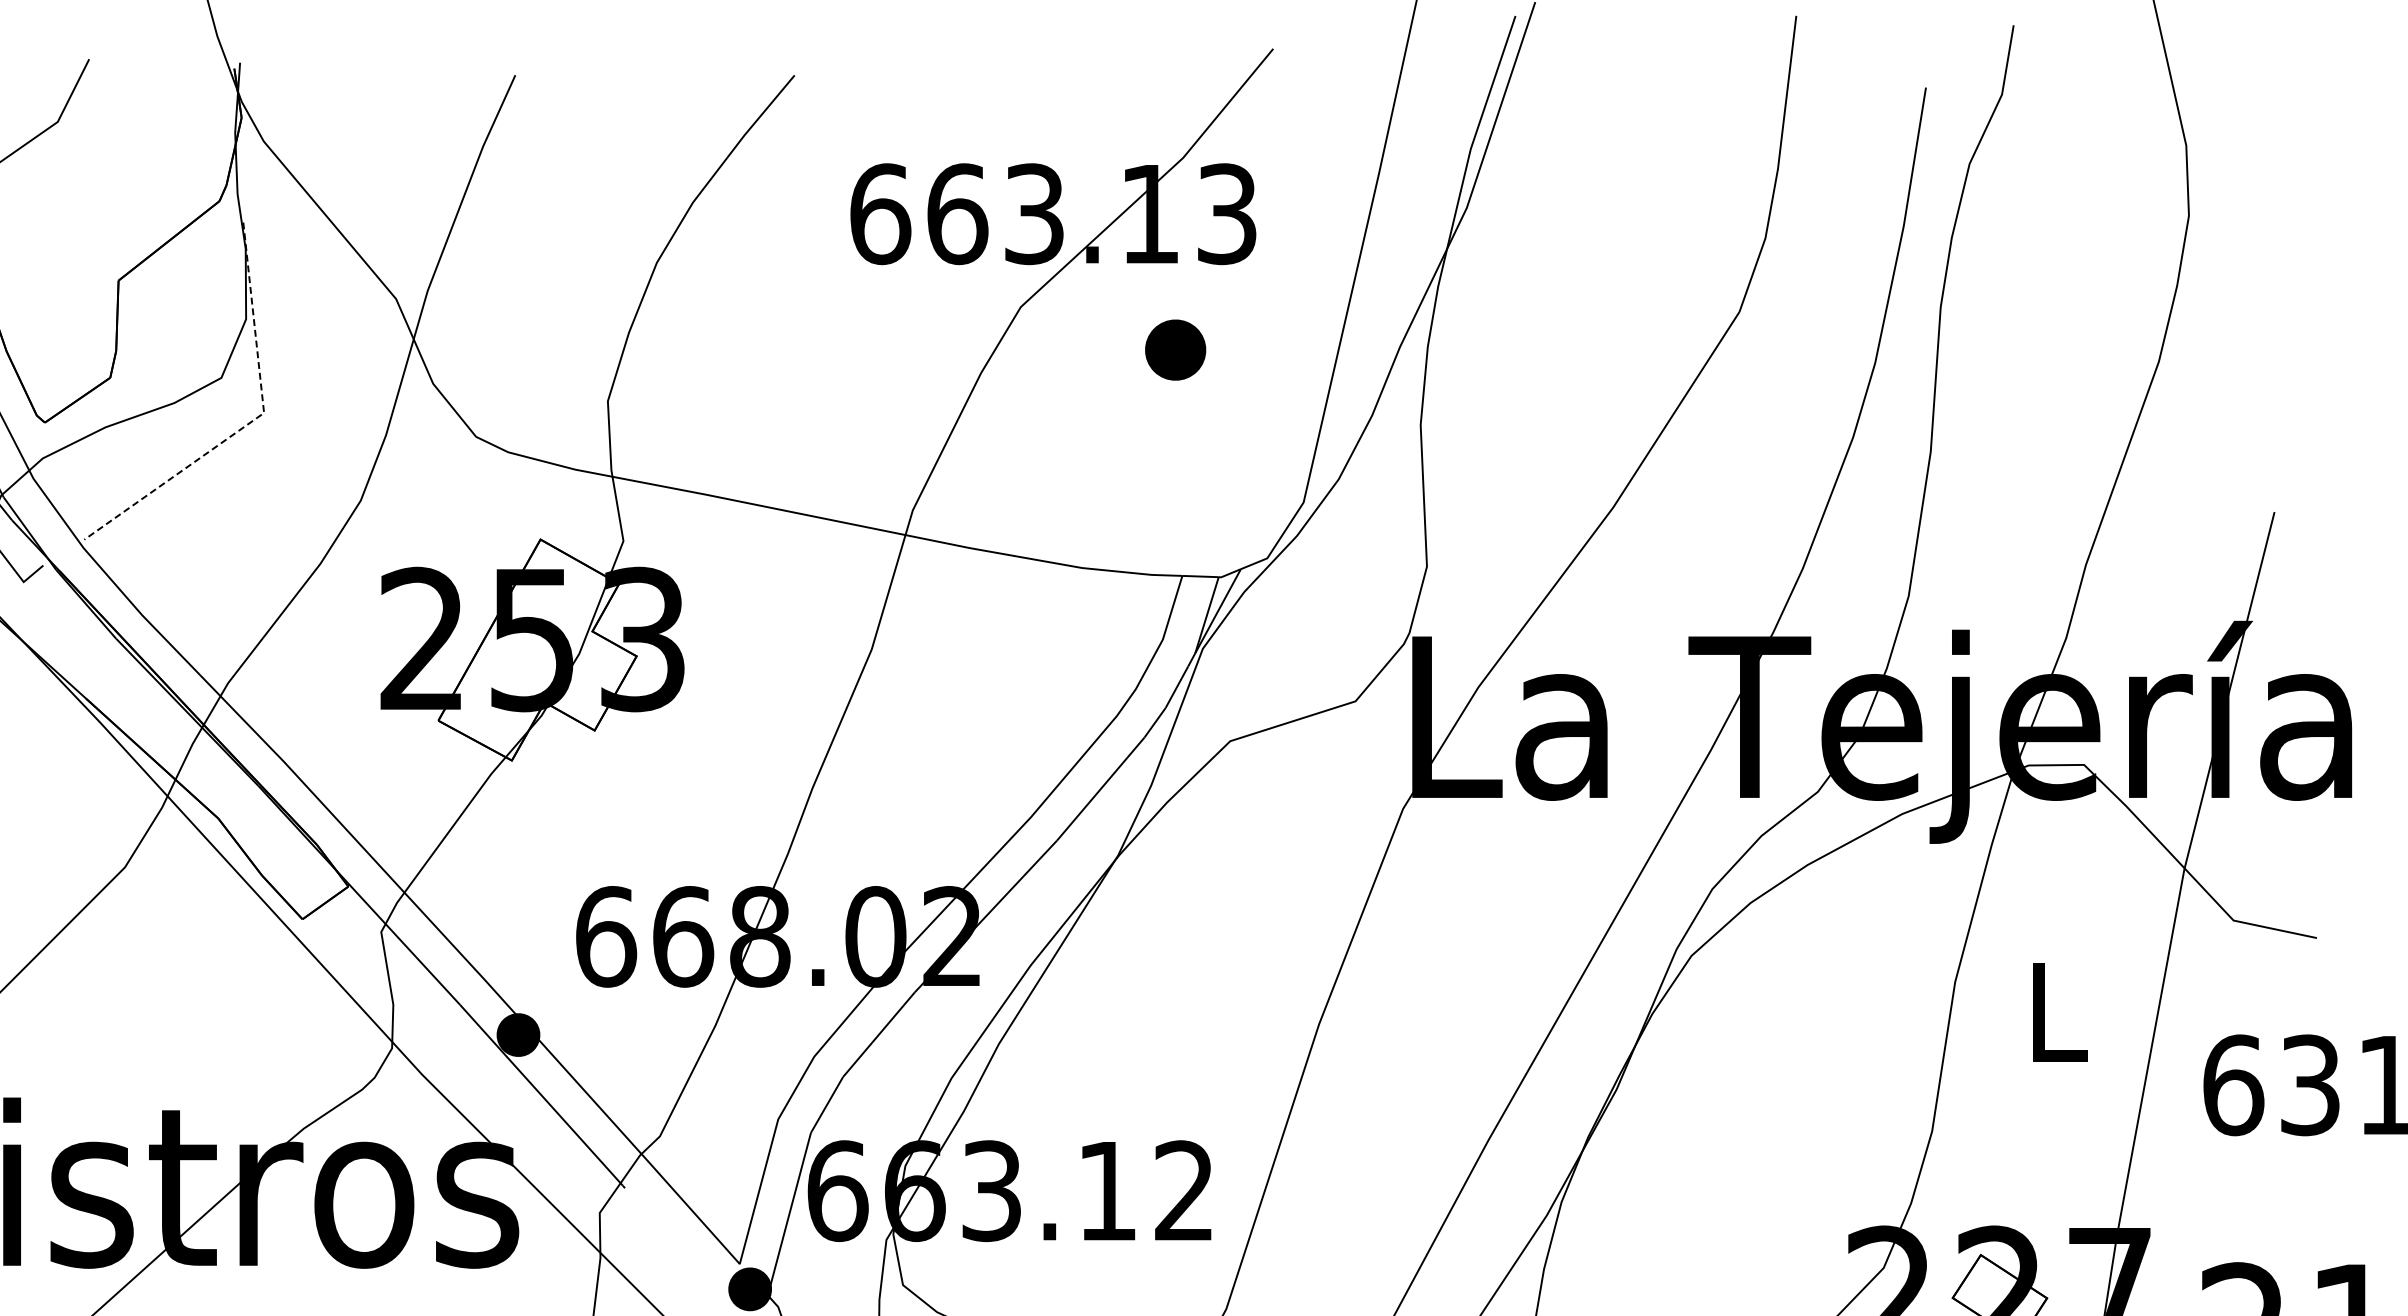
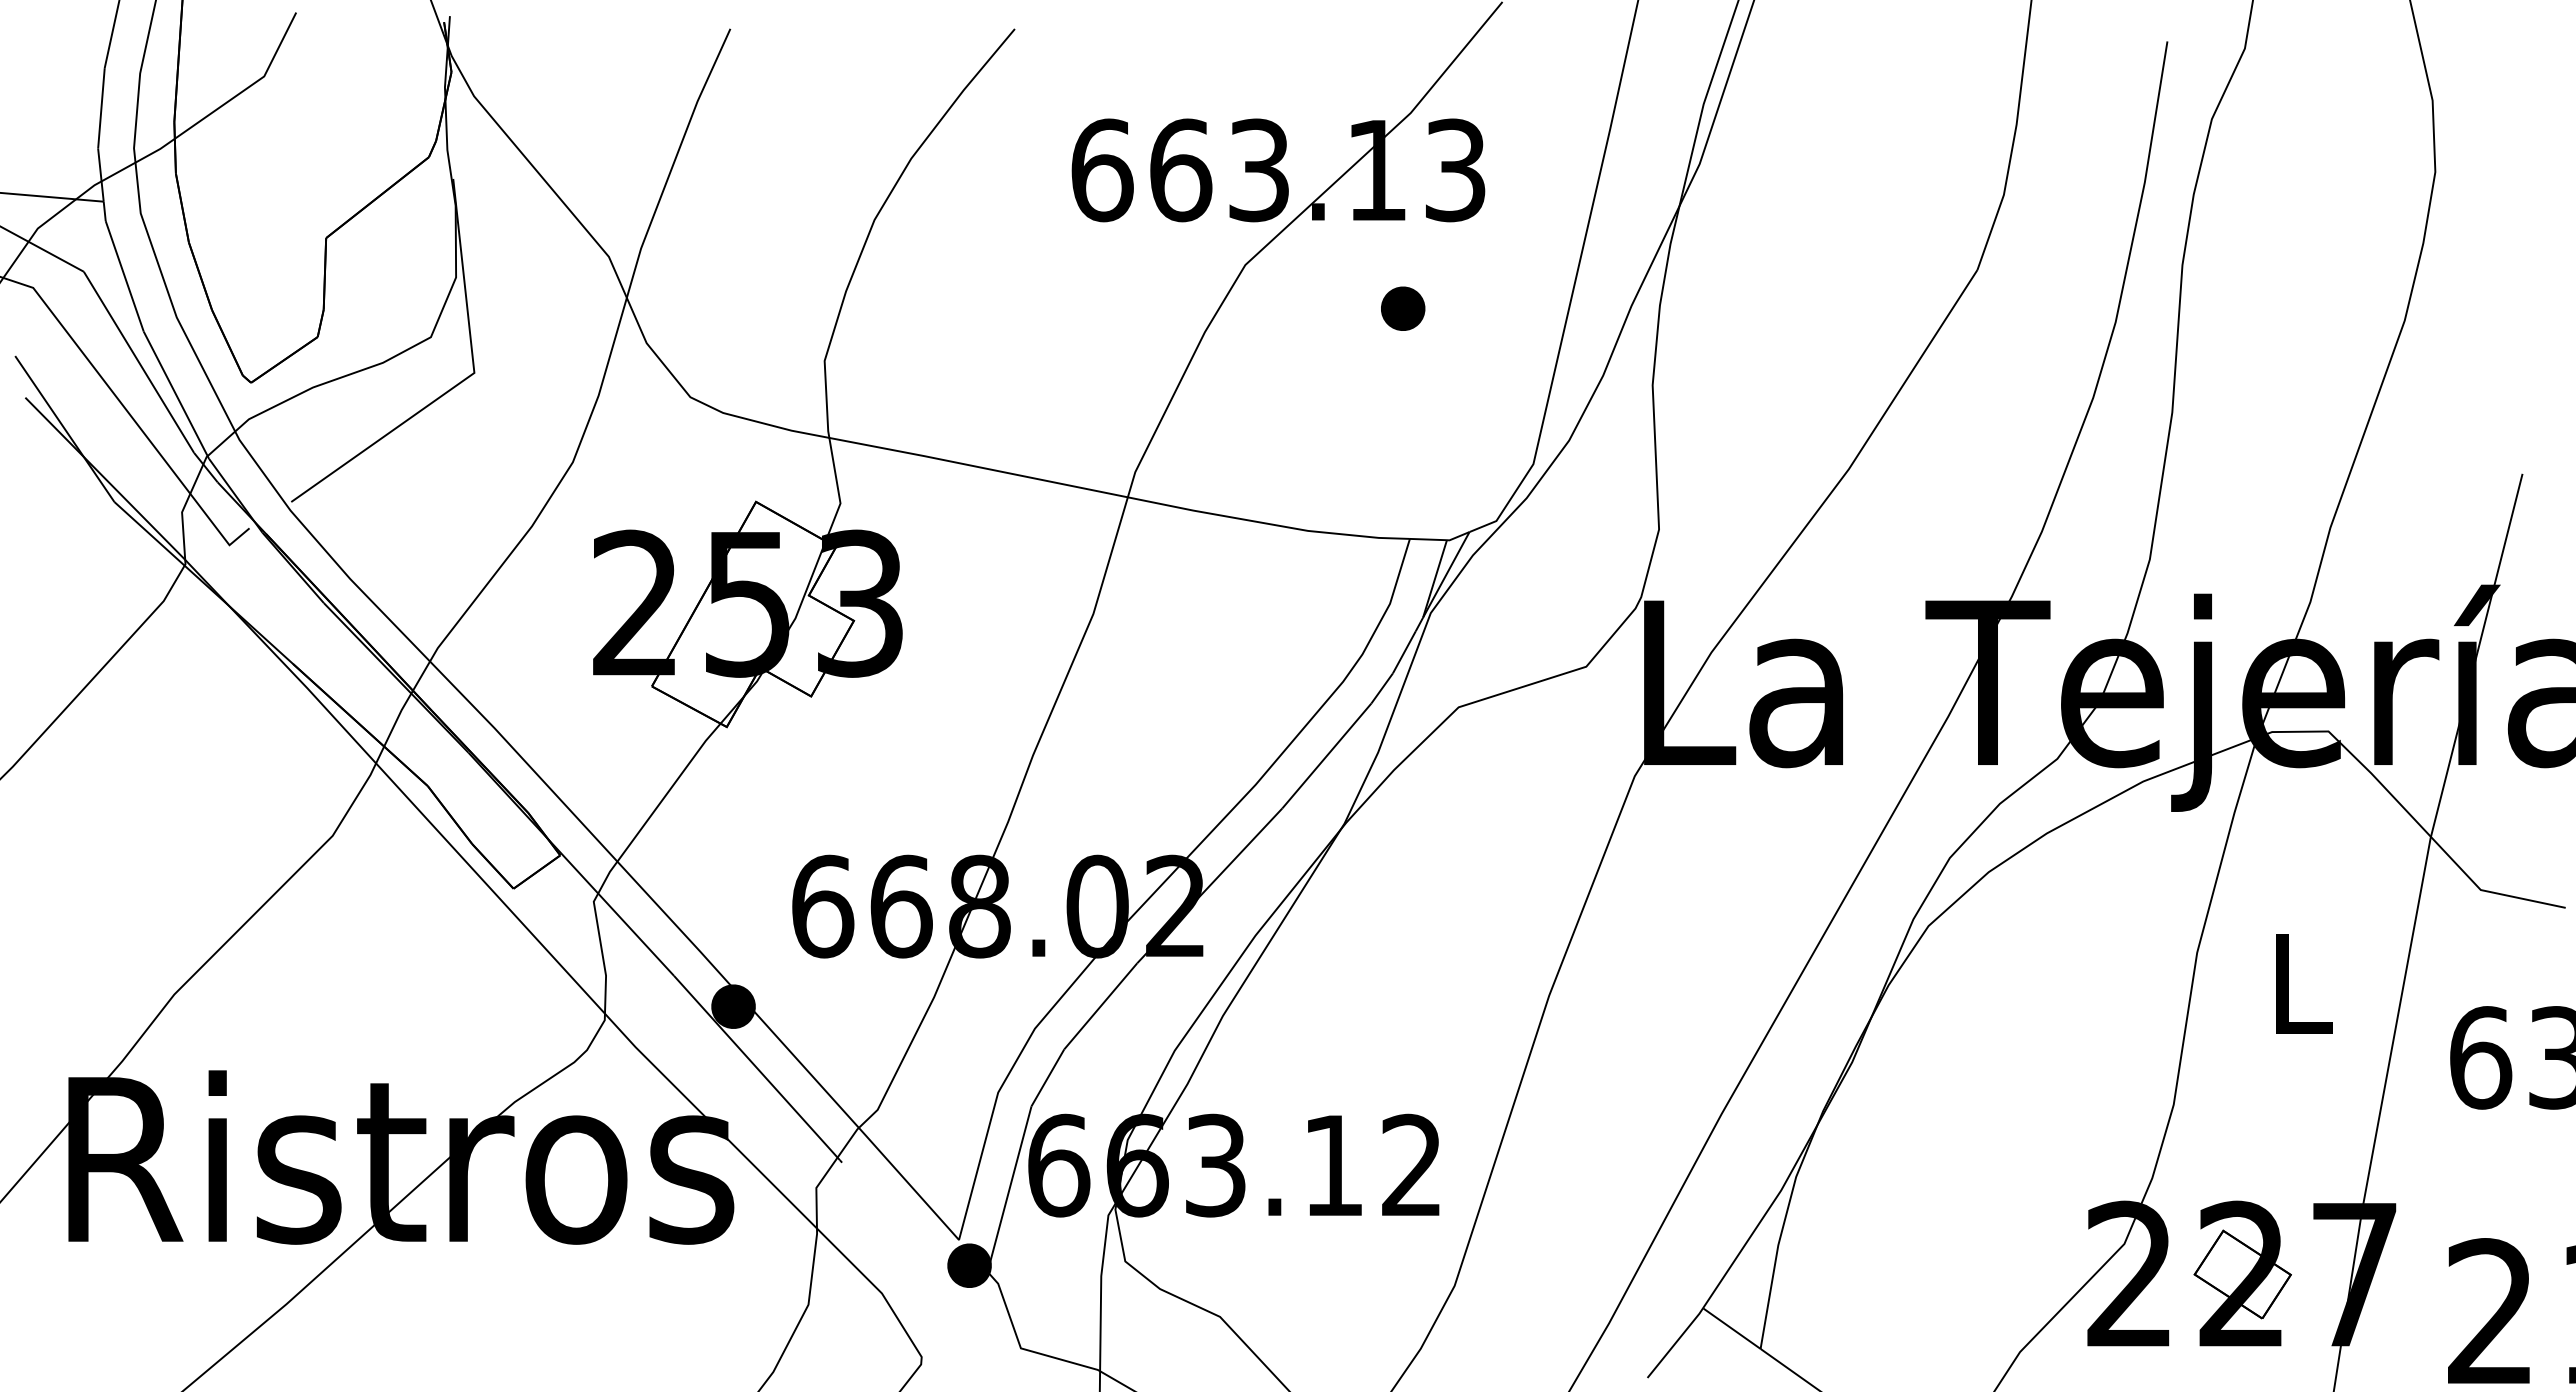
part: (1176, 349) -> (1403, 308), size x0.71
line: (253, 420) -> (463, 380), dashed -> solid

